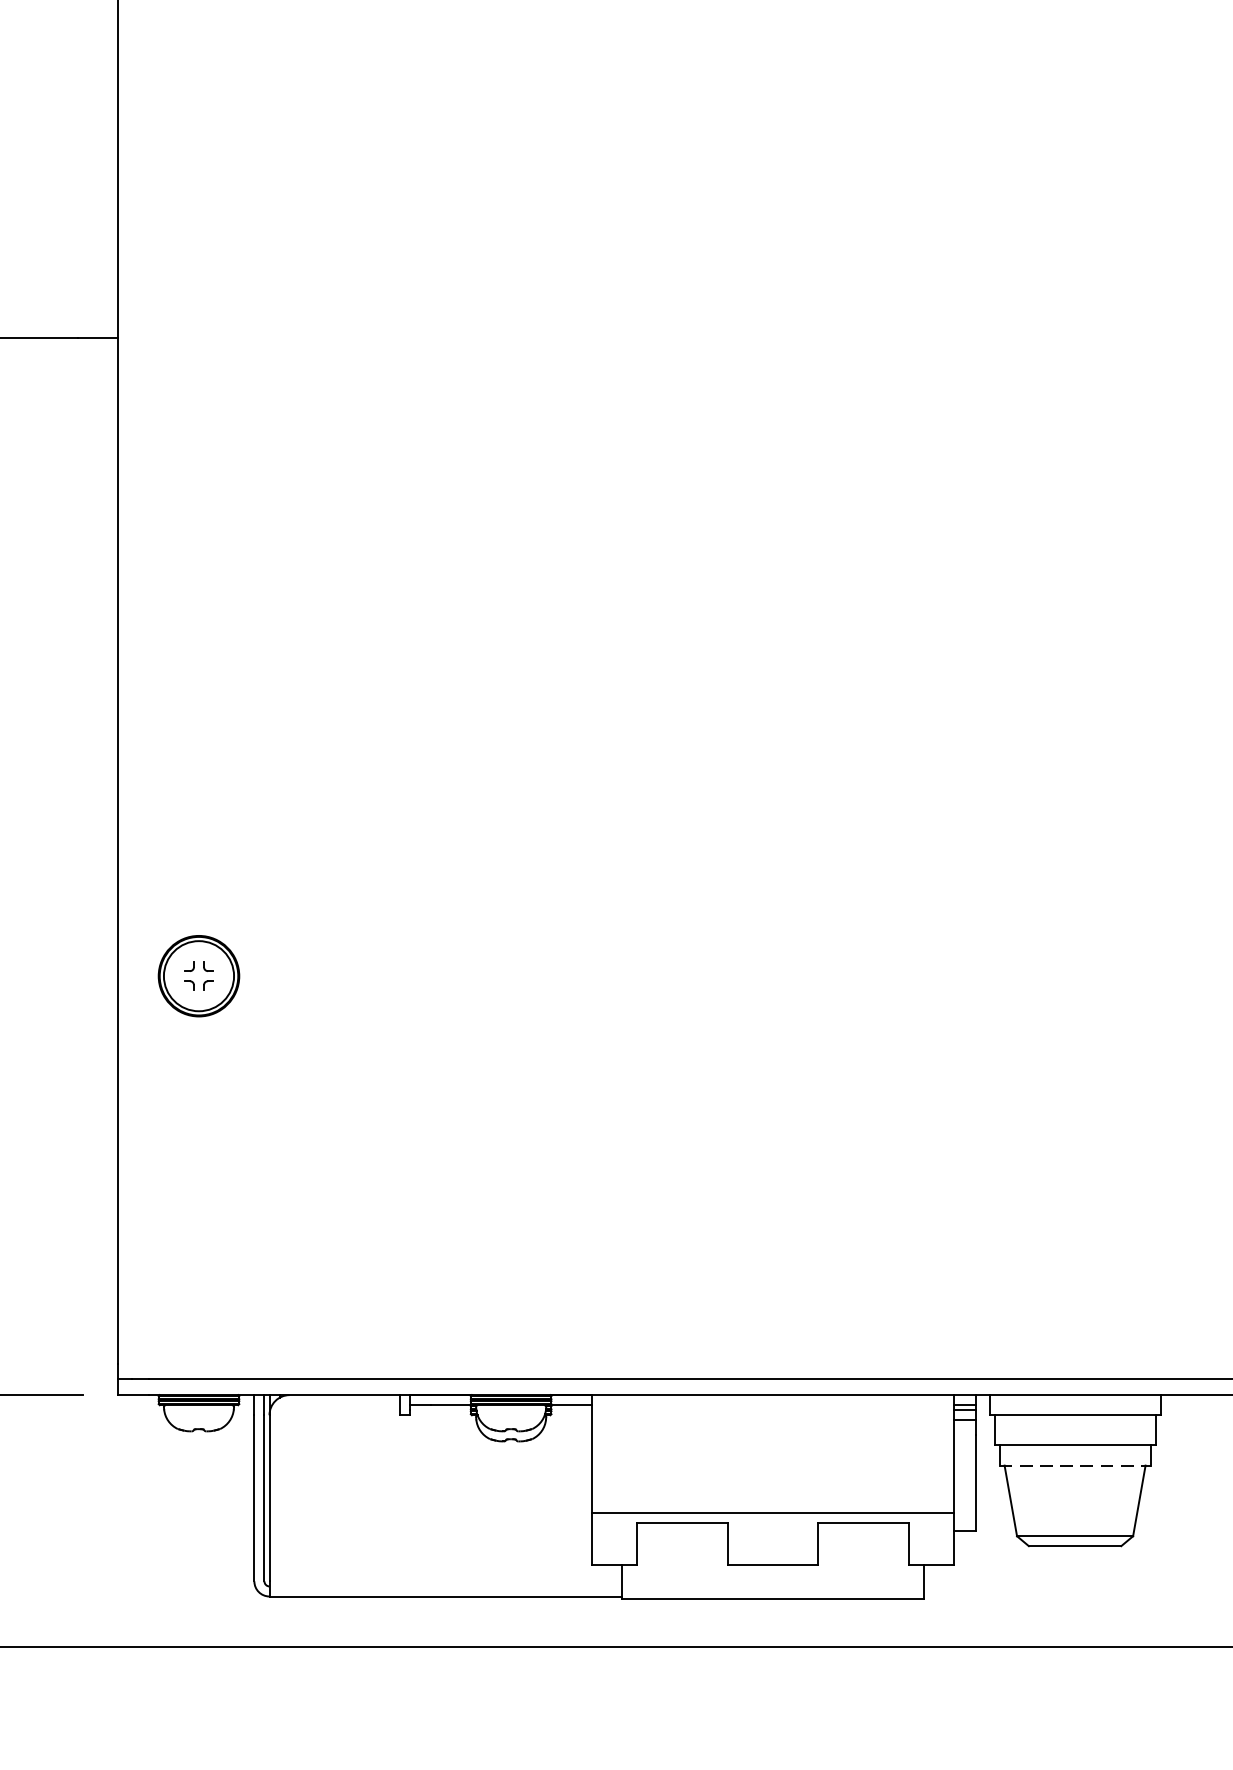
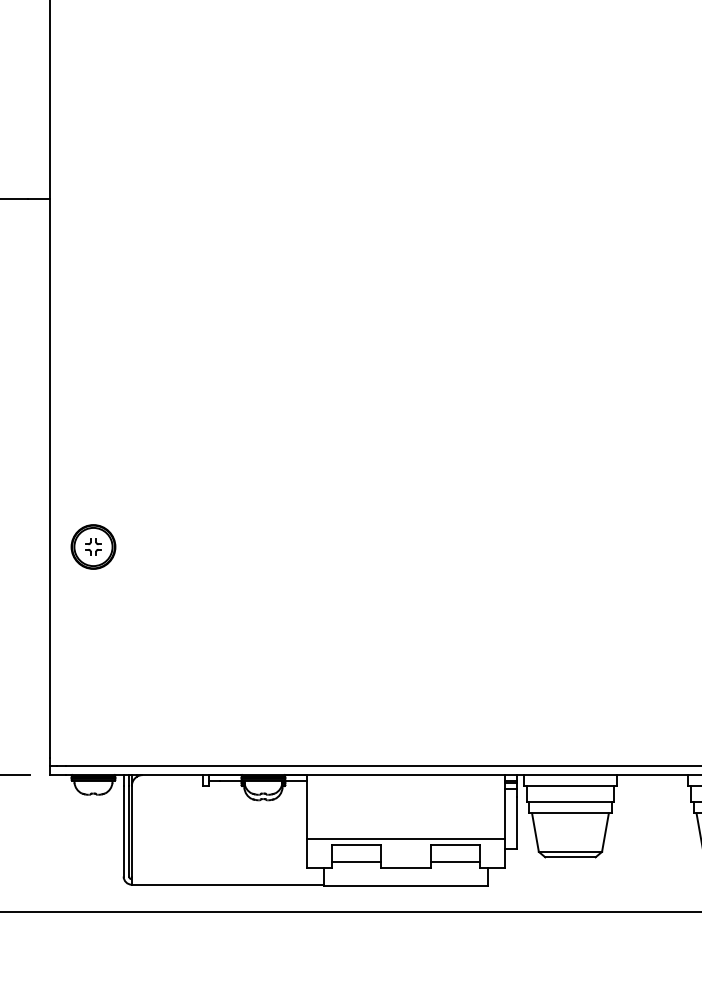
line: (1075, 1465) -> (570, 813), dashed -> solid
line: (682, 1555) -> (356, 862), added
line: (863, 1555) -> (455, 862), added

